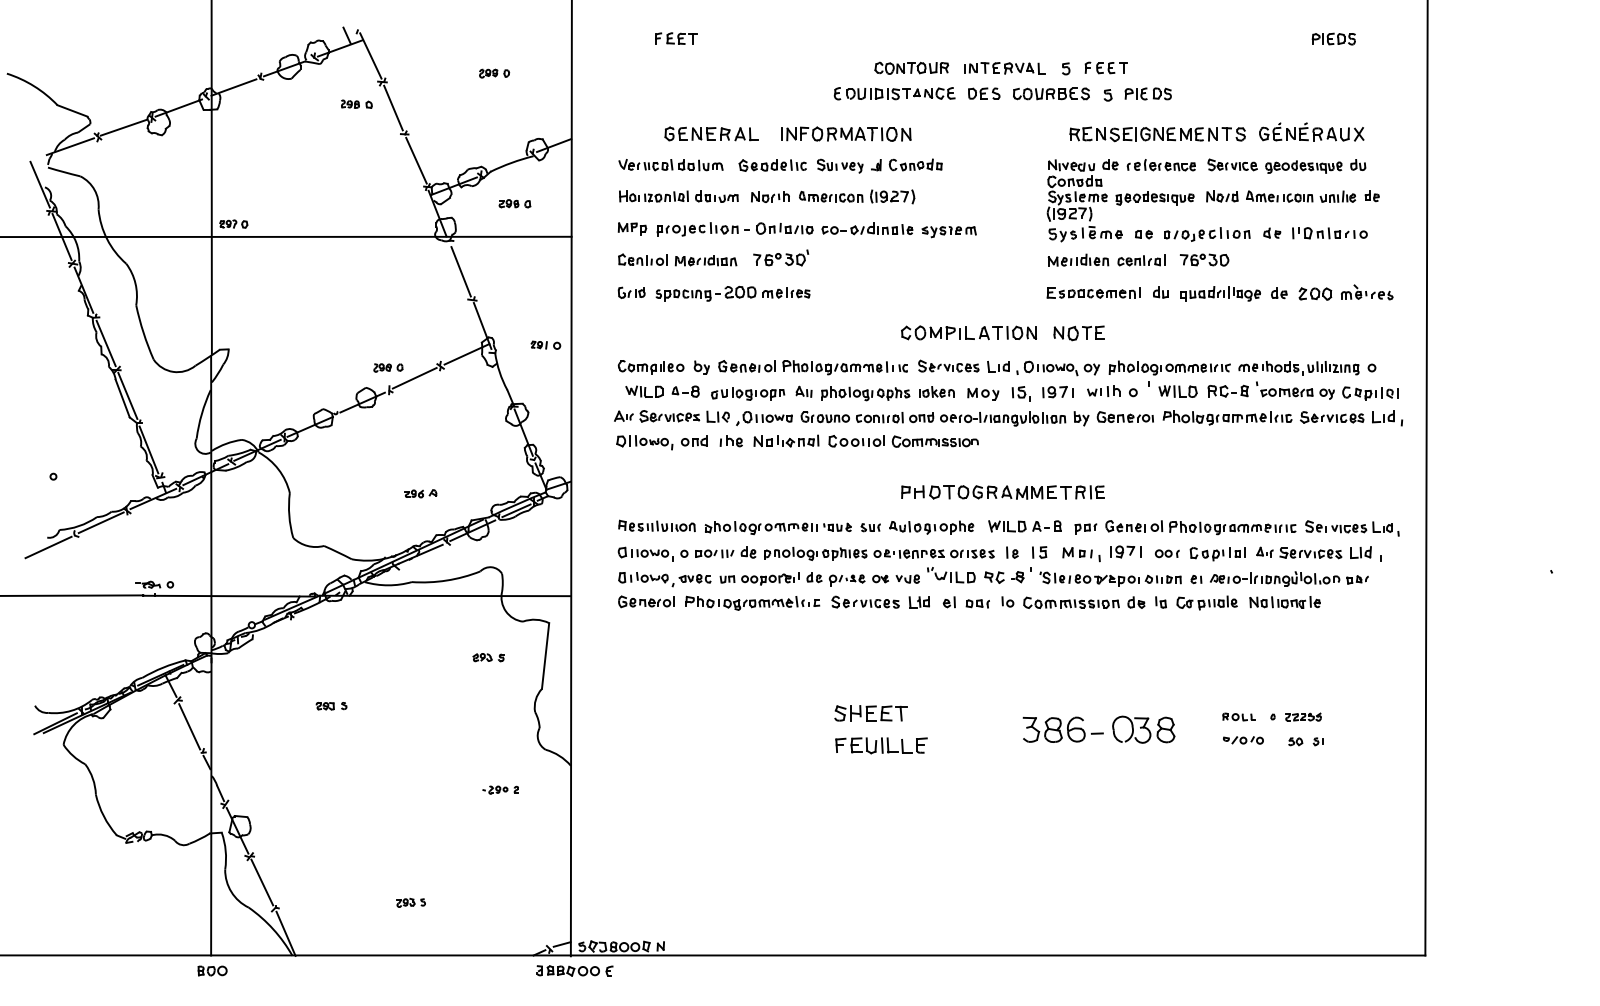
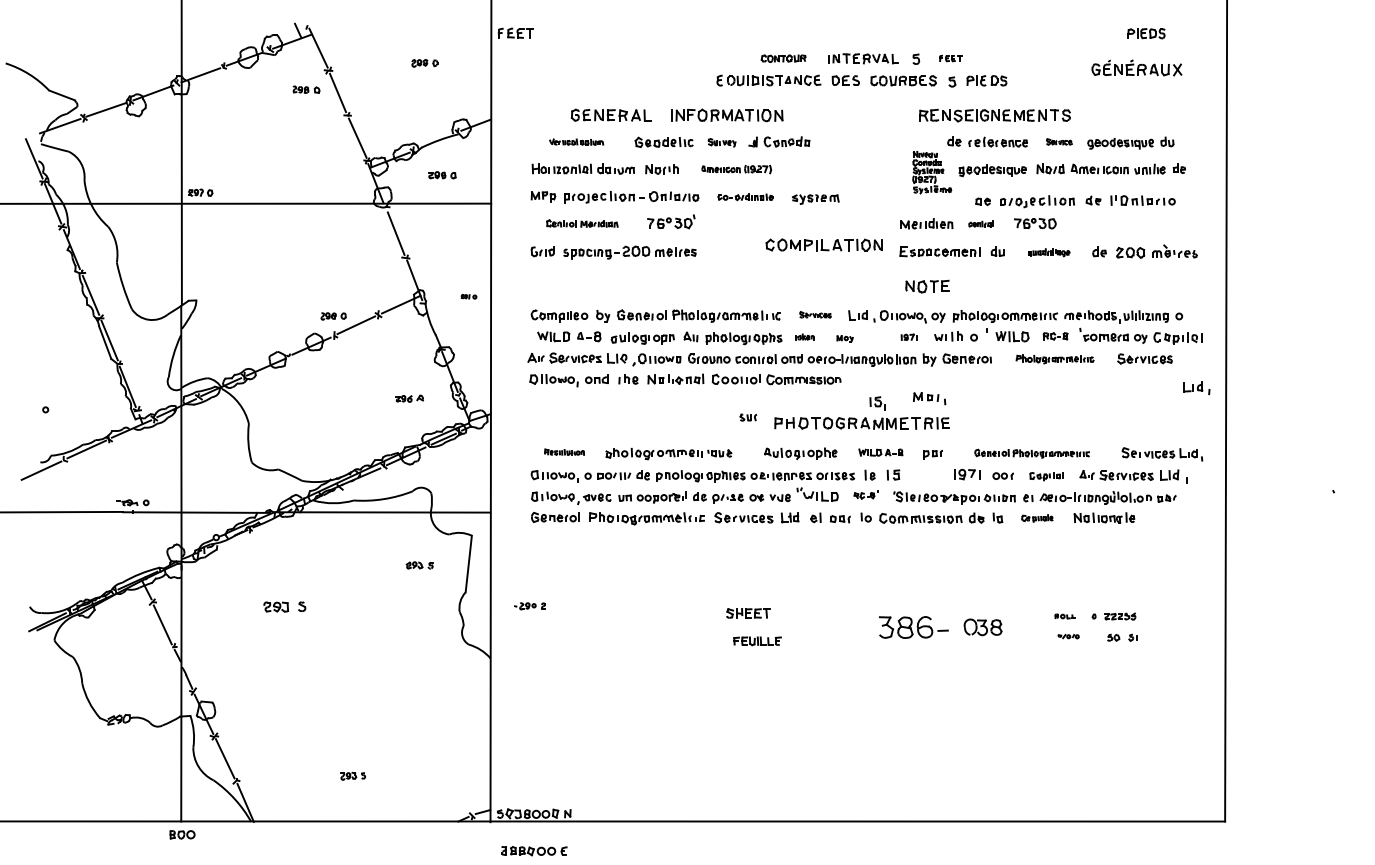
part: (676, 38) -> (515, 33), moved
part: (911, 67) -> (783, 58), size x0.7
part: (1105, 67) -> (950, 58), size x0.6
part: (1311, 131) -> (1136, 67), moved
part: (1232, 164) -> (1059, 141), size x0.6
part: (670, 165) -> (576, 142), size x0.6
part: (840, 165) -> (722, 142), size x0.7
part: (857, 196) -> (736, 169), size x0.7
part: (1084, 200) -> (932, 172), size x0.6
part: (867, 228) -> (745, 196), size x0.7
part: (677, 259) -> (582, 223), size x0.7
part: (1141, 260) -> (981, 224), size x0.6
part: (1220, 293) -> (1049, 252), size x0.6
part: (968, 332) -> (823, 244), moved
part: (545, 344) -> (468, 296), size x0.6
part: (948, 365) -> (815, 314), size x0.6
part: (1227, 390) -> (1055, 335), size x0.7
part: (936, 391) -> (804, 336), size x0.6
part: (1057, 392) -> (908, 337), size x0.6
part: (983, 393) -> (845, 338), size x0.6
part: (1020, 393) -> (877, 402), moved
part: (1227, 417) -> (1055, 358), size x0.7
part: (1387, 418) -> (1196, 388), moved
part: (420, 493) -> (409, 398), moved
part: (656, 525) -> (564, 451), size x0.6
part: (1024, 526) -> (880, 452), size x0.7
part: (870, 527) -> (748, 417), moved
part: (1200, 527) -> (1031, 453), size x0.7
part: (1081, 554) -> (929, 398), moved
part: (1217, 554) -> (1046, 476), size x0.7
part: (1007, 575) -> (865, 494), size x0.6
part: (1206, 602) -> (1036, 518), size x0.6
part: (331, 706) -> (284, 607), size x1.6
part: (870, 713) -> (748, 613), size x0.7
part: (1238, 716) -> (1064, 616), size x0.7
part: (1143, 729) -> (982, 627), size x0.7
part: (1243, 740) -> (1068, 636), size x0.6
part: (881, 745) -> (757, 640), size x0.6
part: (500, 789) -> (529, 605), moved
part: (574, 970) -> (534, 850), moved

